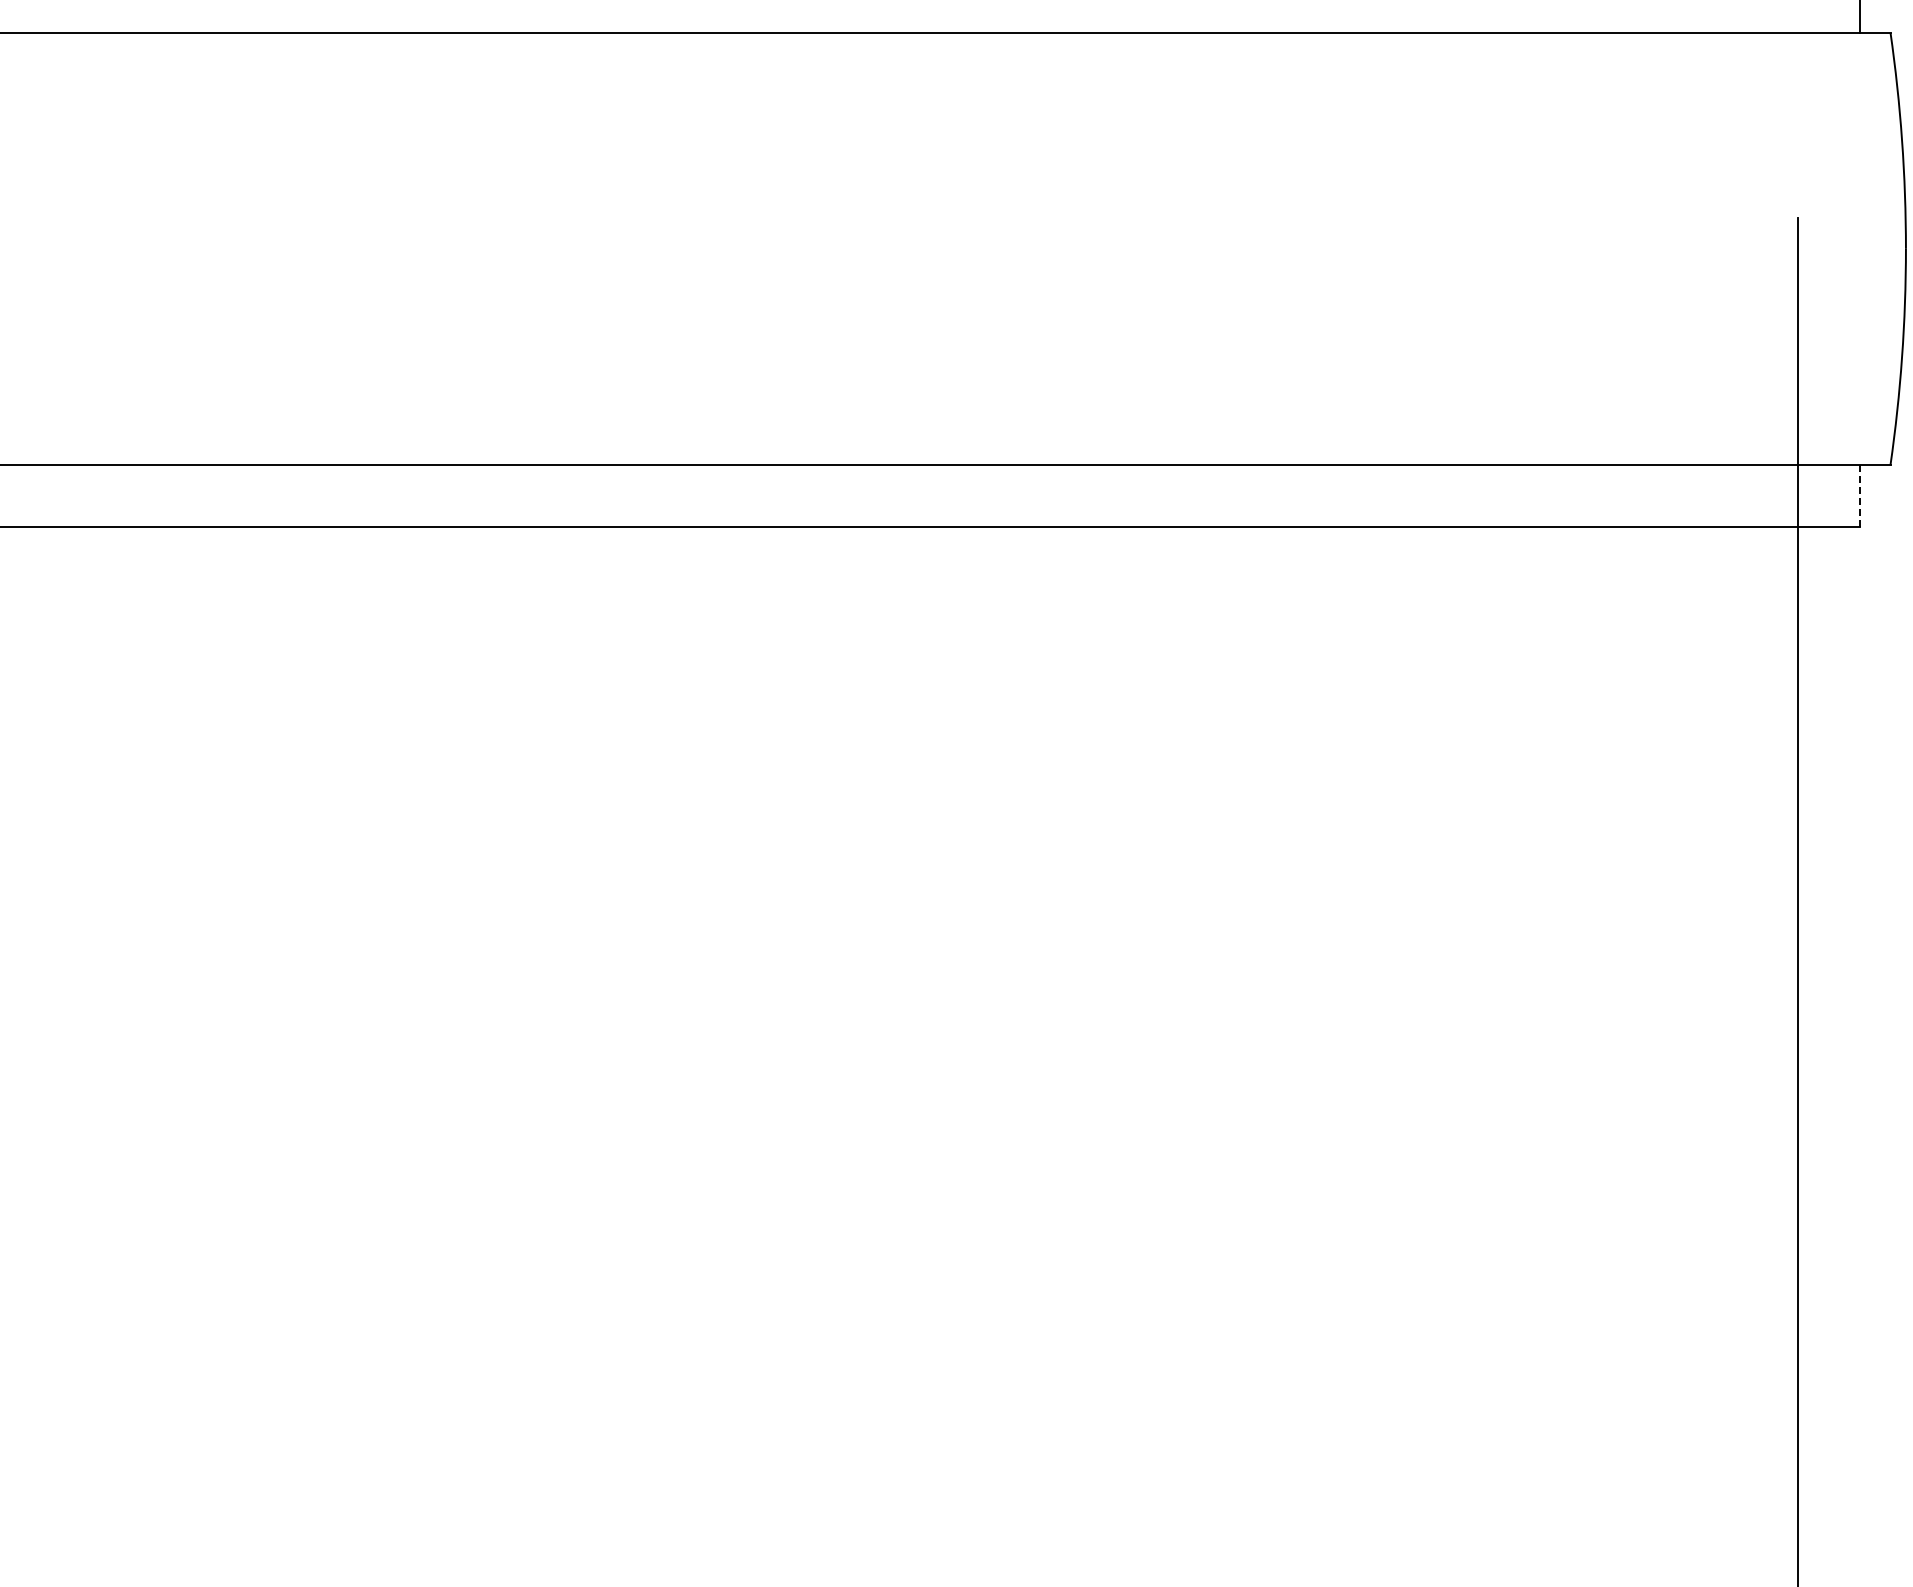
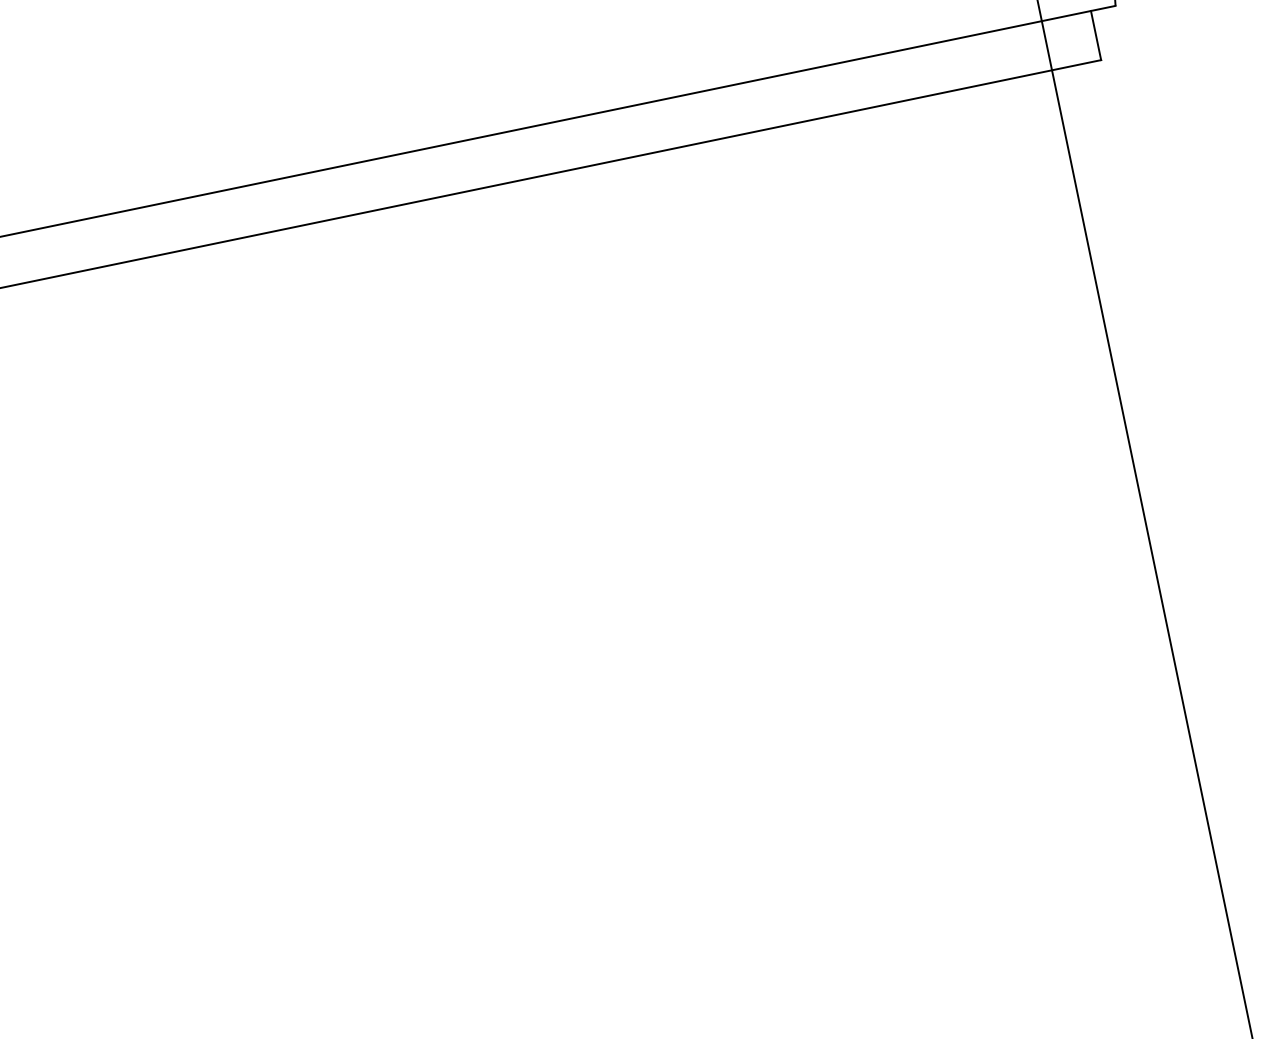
line: (1859, 495) -> (1095, 35), dashed -> solid

